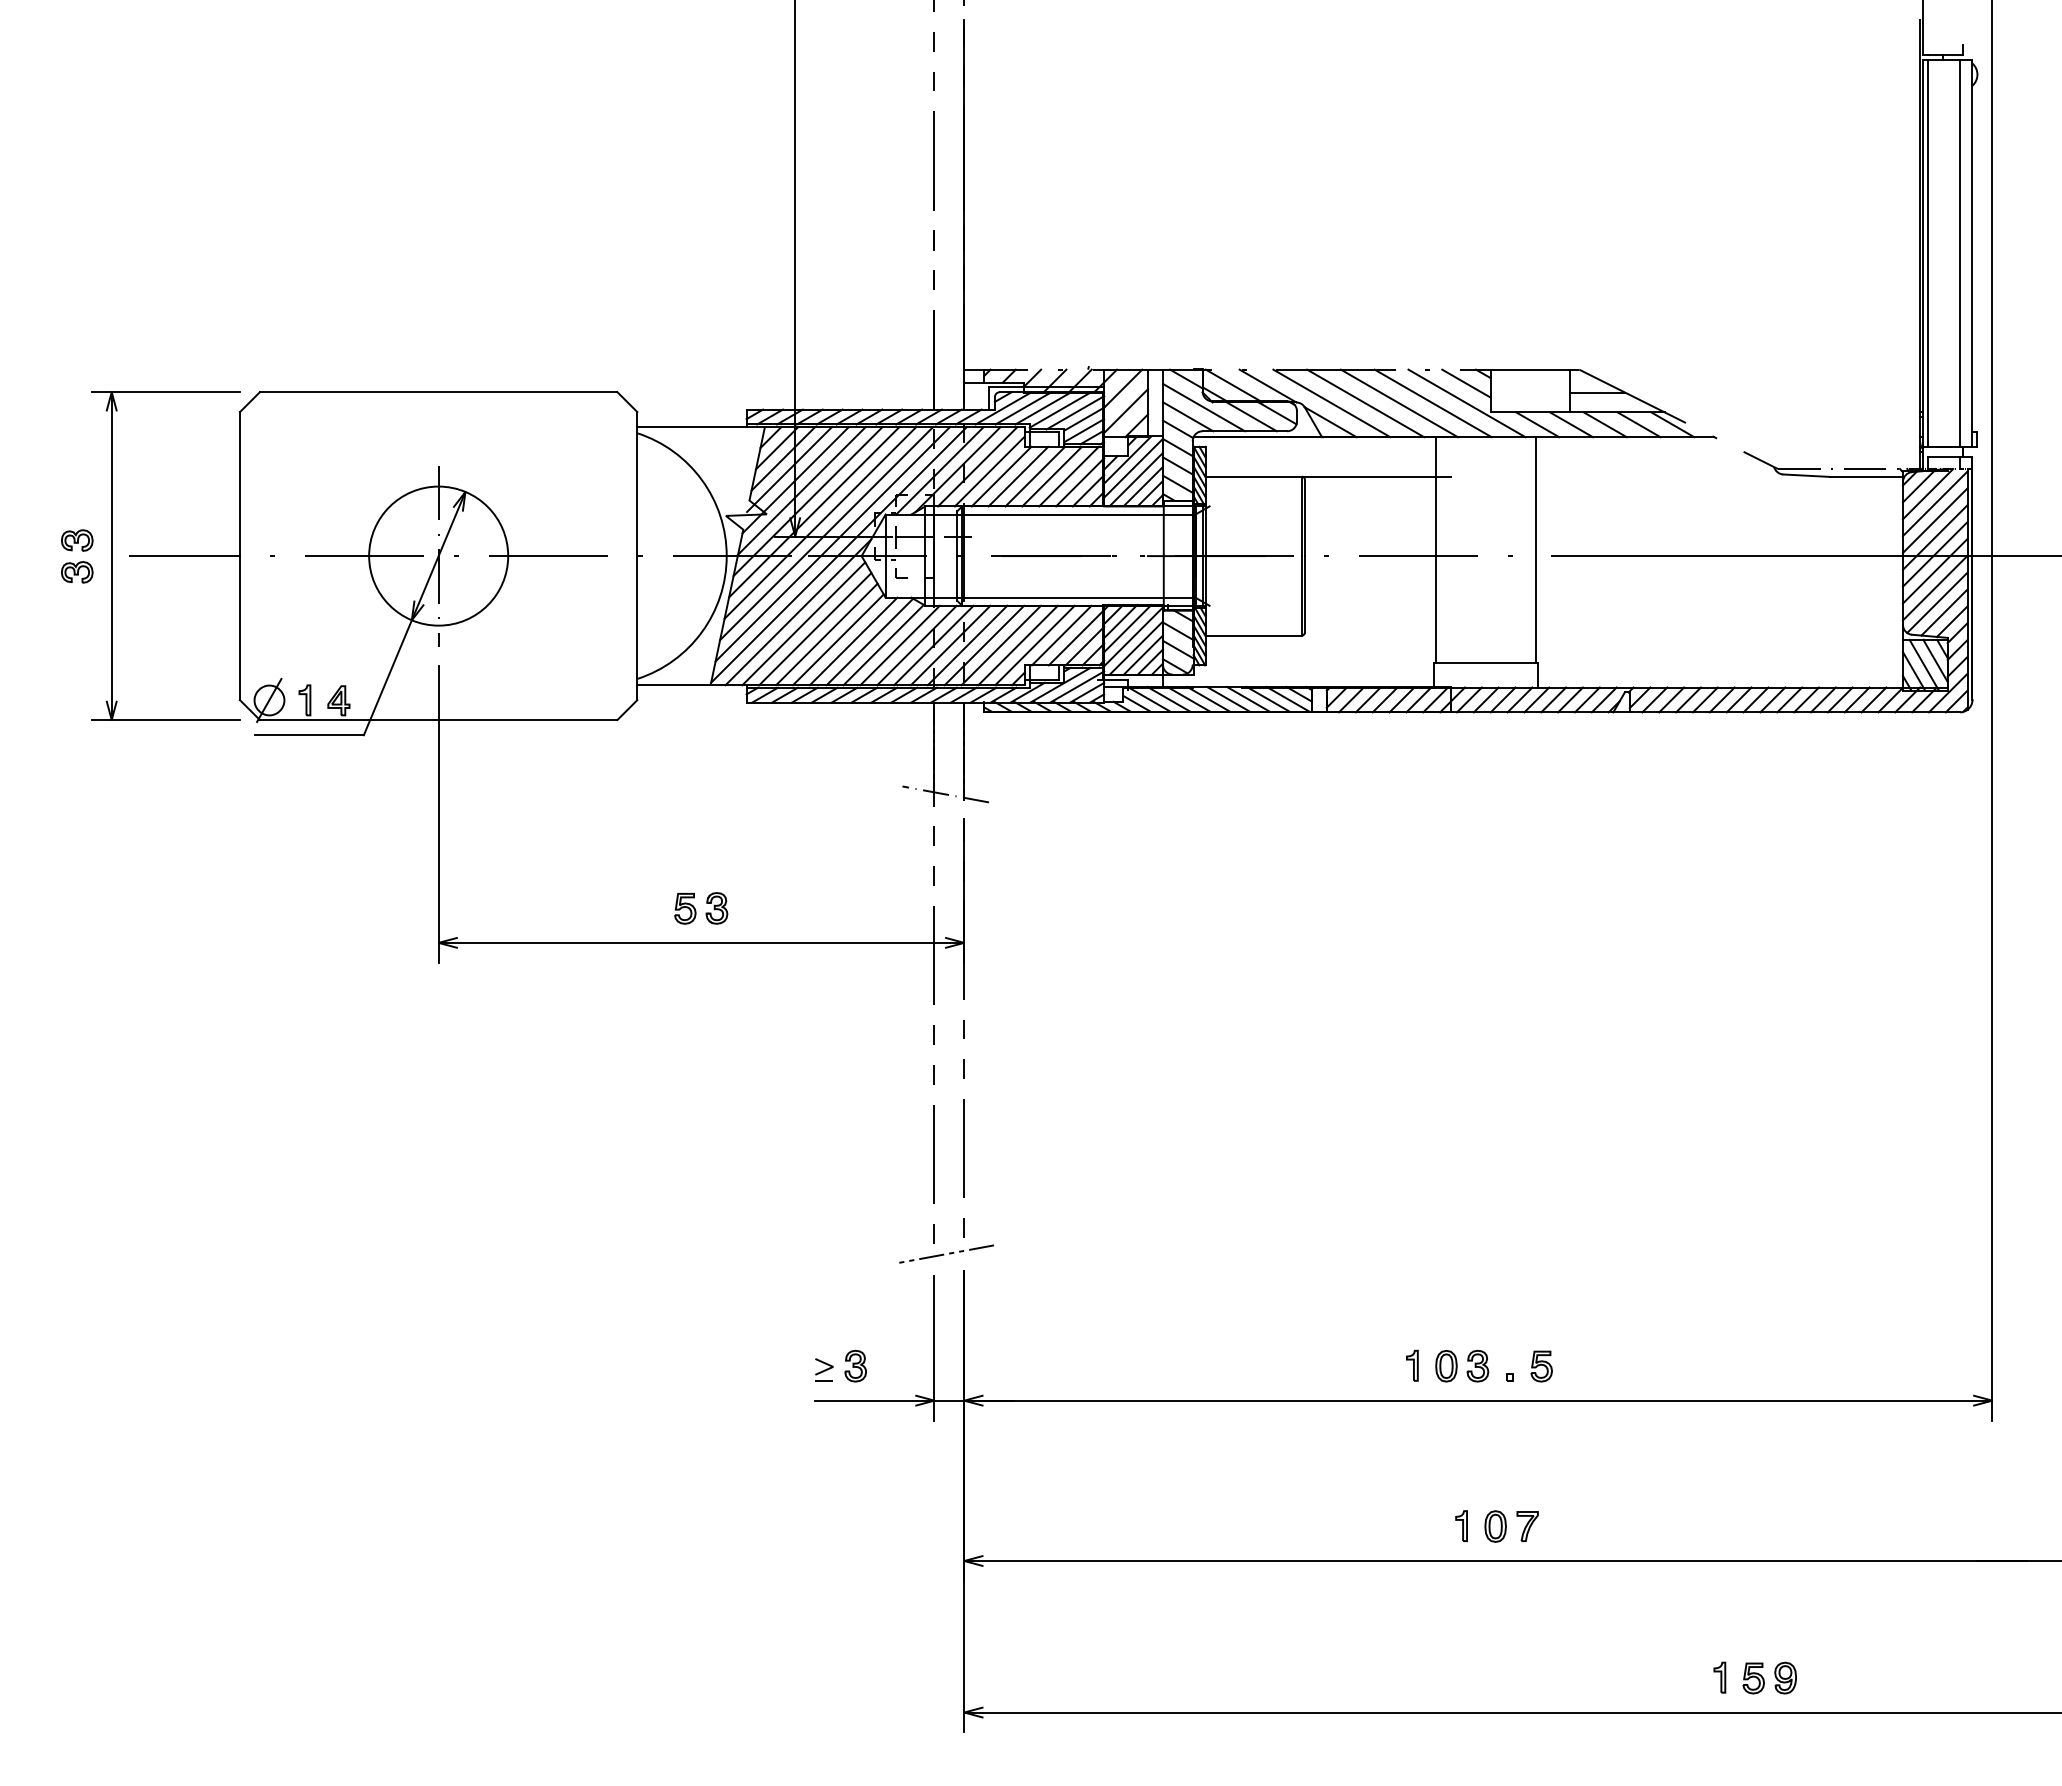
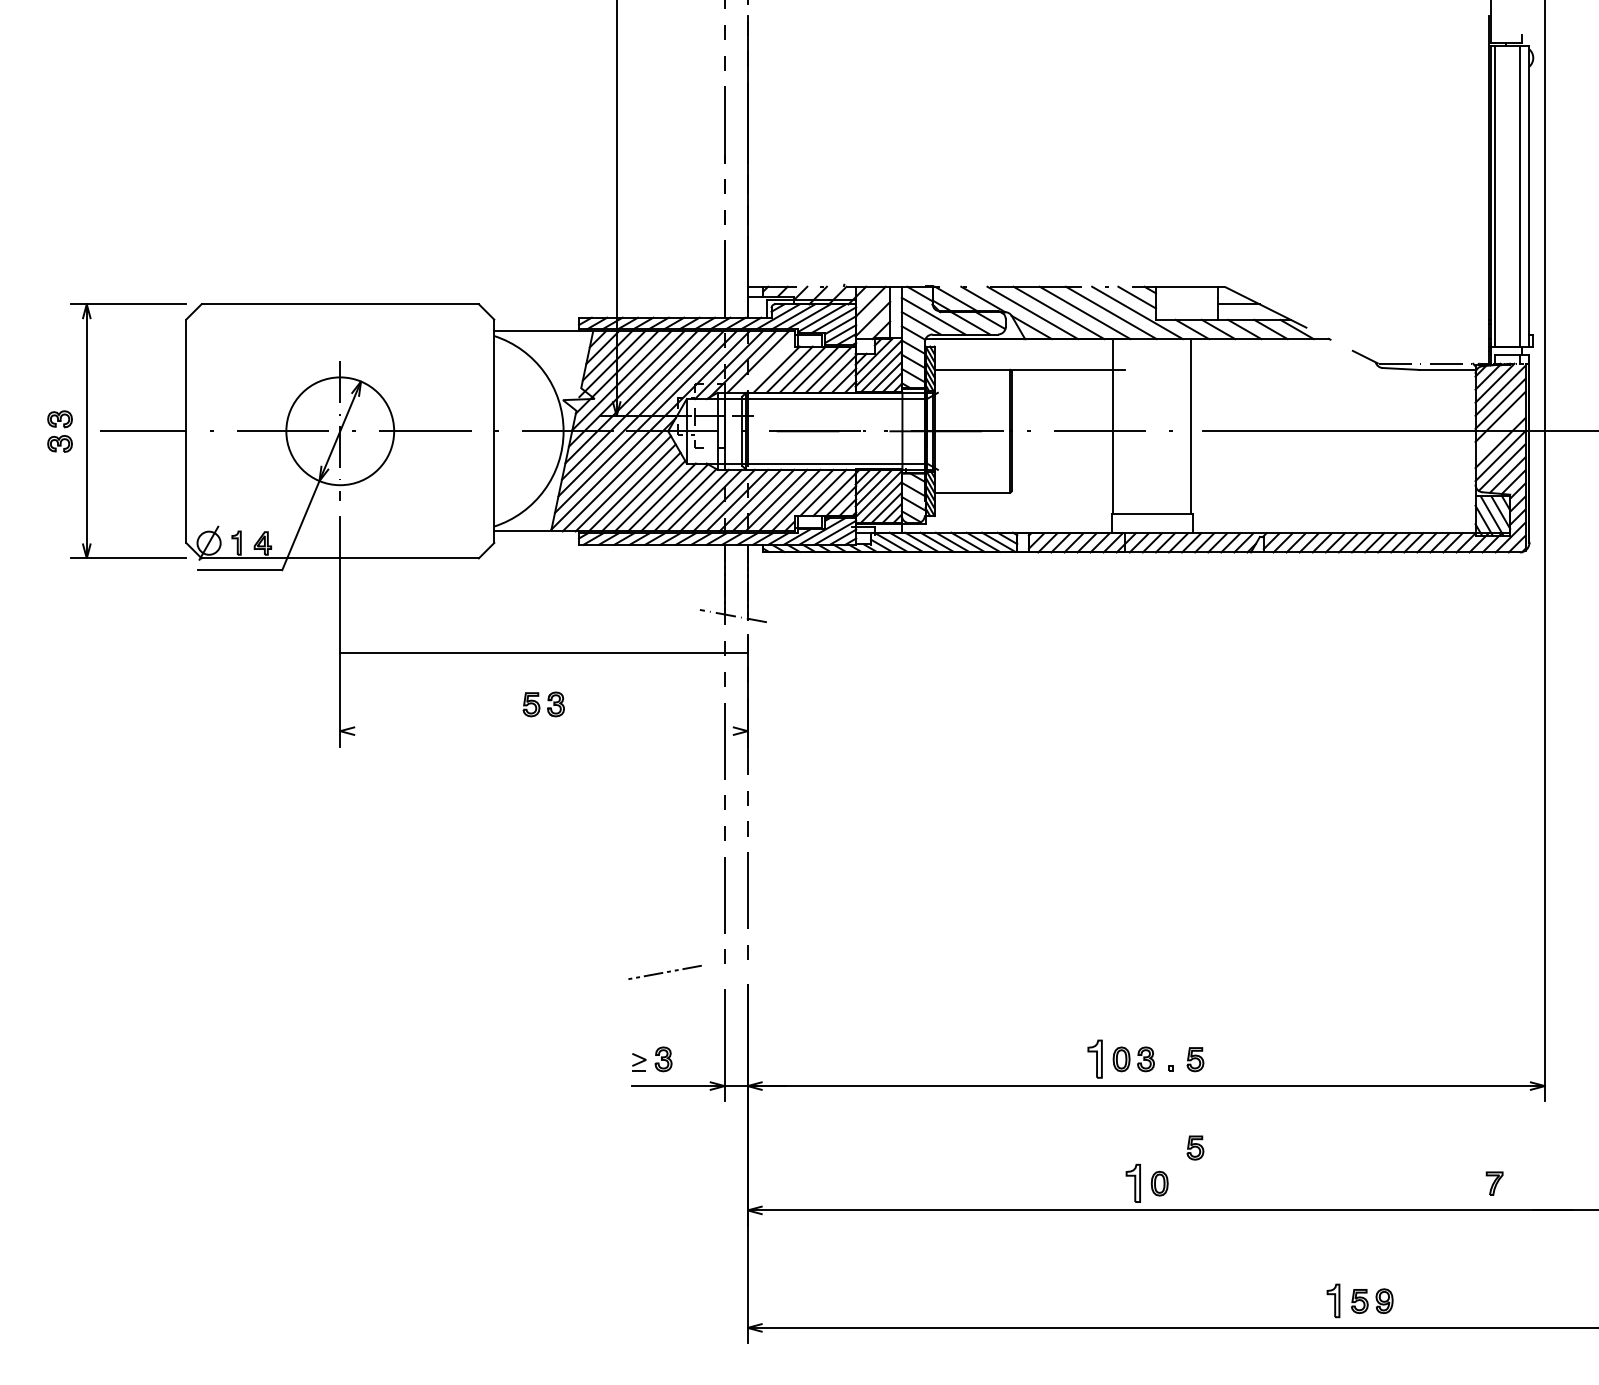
line: (989, 471) -> (767, 365), removed
line: (1934, 554) -> (1499, 430), removed
line: (701, 942) -> (544, 652), moved
line: (944, 1254) -> (663, 972), moved
part: (1412, 1365) -> (1095, 1058), size x1.6
part: (1541, 1480) -> (1195, 1147), added
part: (1461, 1525) -> (1133, 1182), size x1.6
part: (1527, 1526) -> (1494, 1183), moved
part: (1719, 1677) -> (1333, 1300), size x1.4

